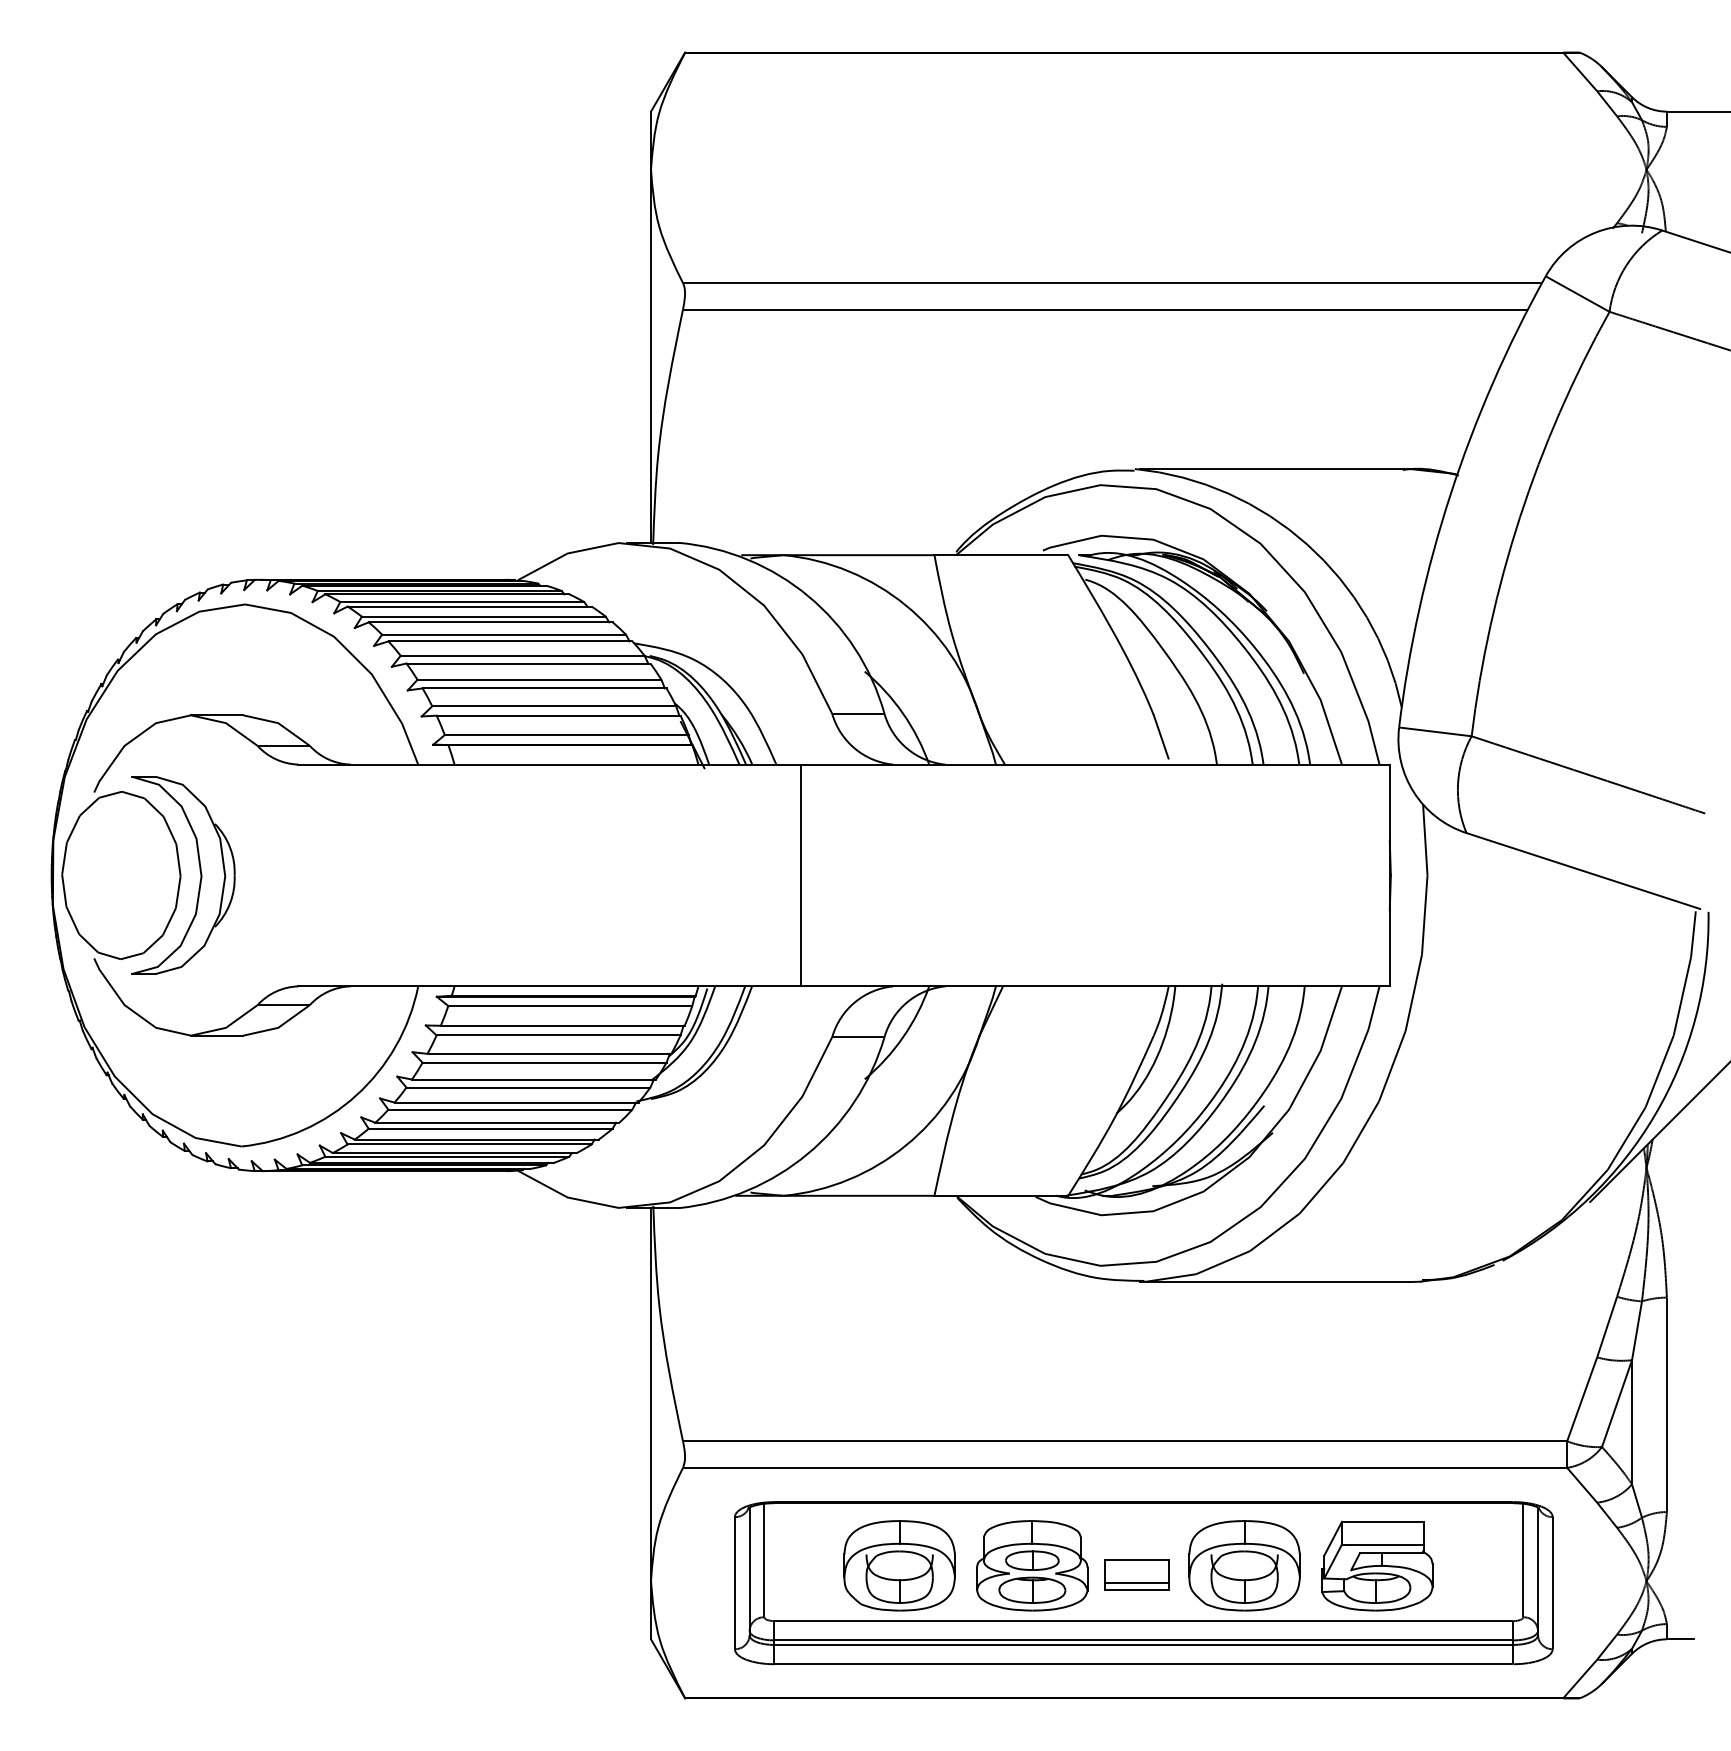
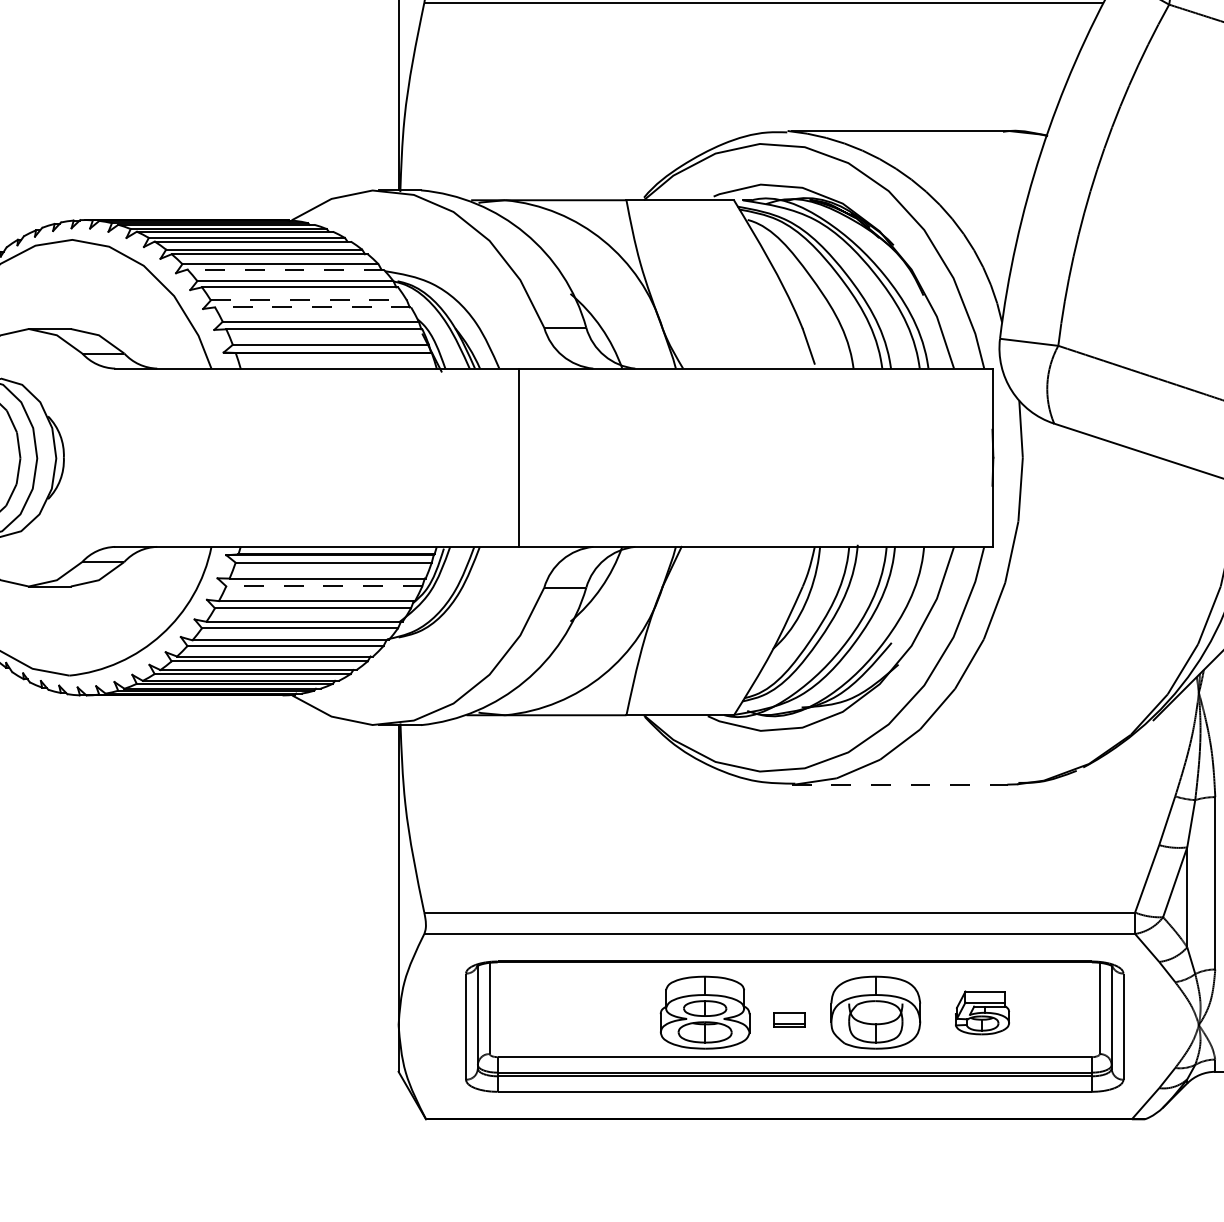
line: (510, 641) -> (285, 269), solid -> dashed
line: (539, 679) -> (308, 300), solid -> dashed
line: (544, 688) -> (312, 307), solid -> dashed
line: (558, 1035) -> (324, 586), solid -> dashed
line: (1274, 1282) -> (899, 784), solid -> dashed
part: (899, 1565) -> (598, 1012), removed
part: (1377, 1565) -> (982, 1012), size x0.6
part: (1136, 1574) -> (788, 1019), size x0.6

